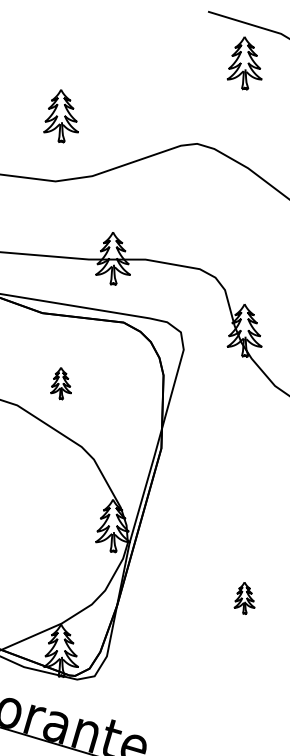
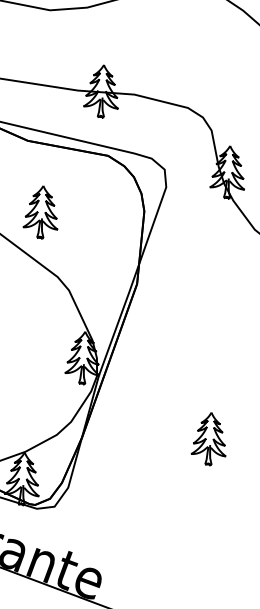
part: (60, 383) -> (40, 212), size x1.67
part: (244, 598) -> (209, 439), size x1.67

